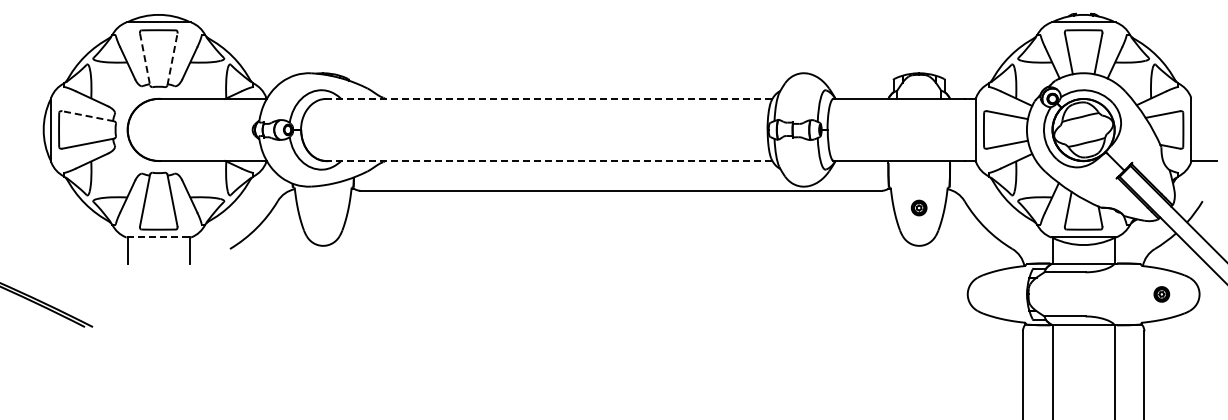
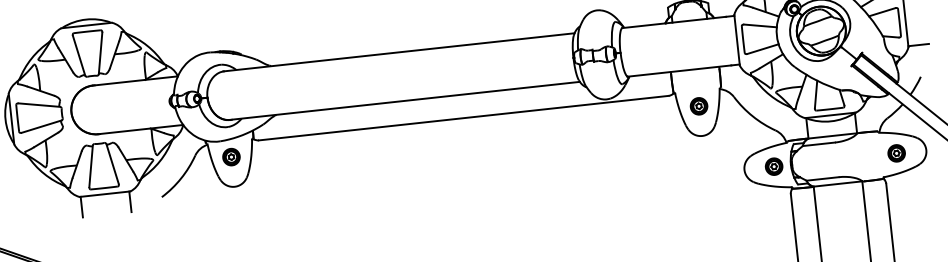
line: (172, 58) -> (100, 52), dashed -> solid
line: (145, 59) -> (79, 55), dashed -> solid
line: (548, 98) -> (398, 51), dashed -> solid
line: (87, 116) -> (38, 105), dashed -> solid
line: (548, 160) -> (404, 100), dashed -> solid
part: (322, 207) -> (230, 156), added
part: (918, 207) -> (698, 105), size x1.43
line: (159, 237) -> (105, 194), dashed -> solid
part: (1005, 294) -> (774, 166), added
part: (1161, 294) -> (896, 153), size x1.43

